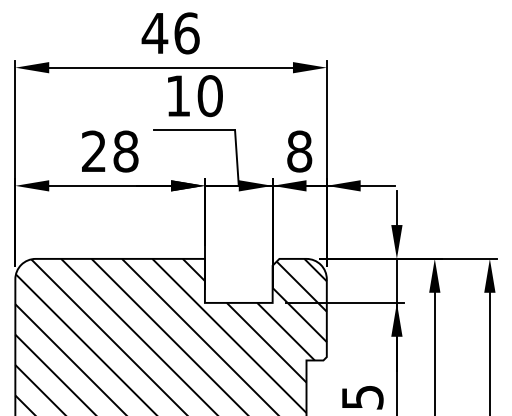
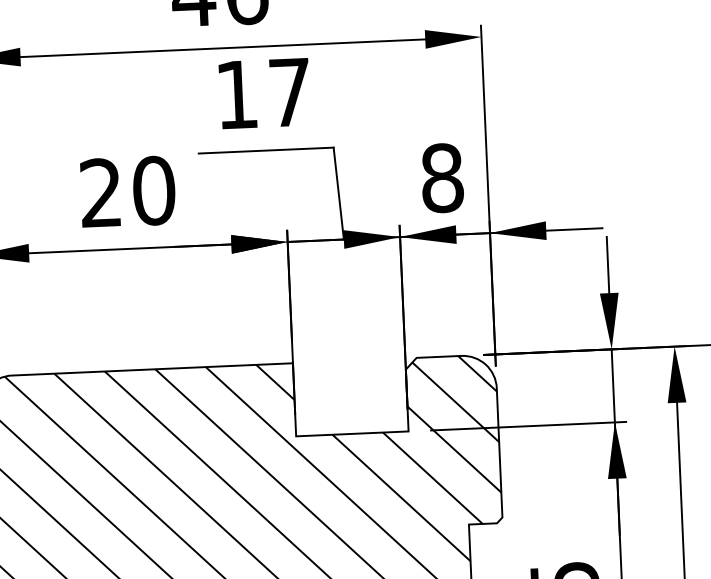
text: (209, 96) -> (288, 93), 10 -> 17
text: (125, 151) -> (153, 190), 28 -> 20

